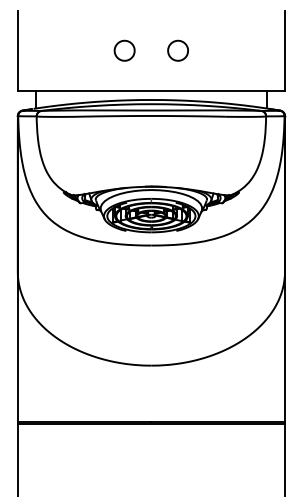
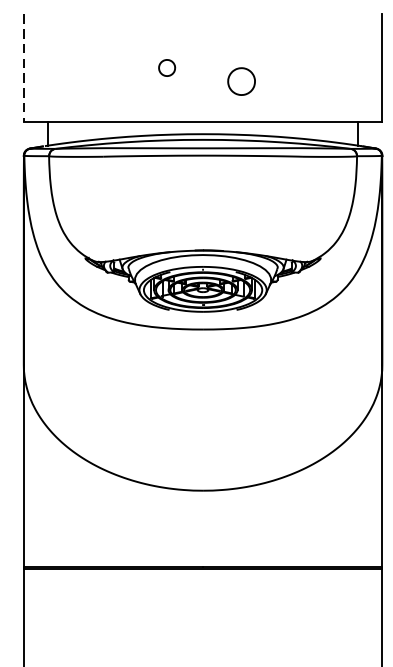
part: (124, 50) -> (166, 67), size x0.6
part: (177, 50) -> (240, 81), moved
line: (17, 51) -> (23, 69), solid -> dashed

